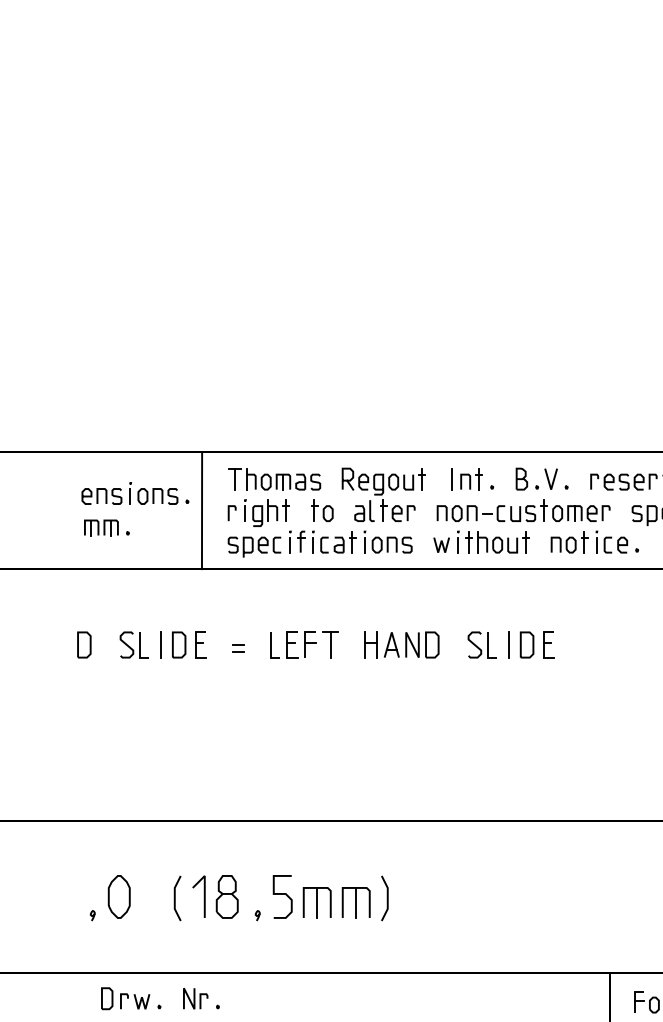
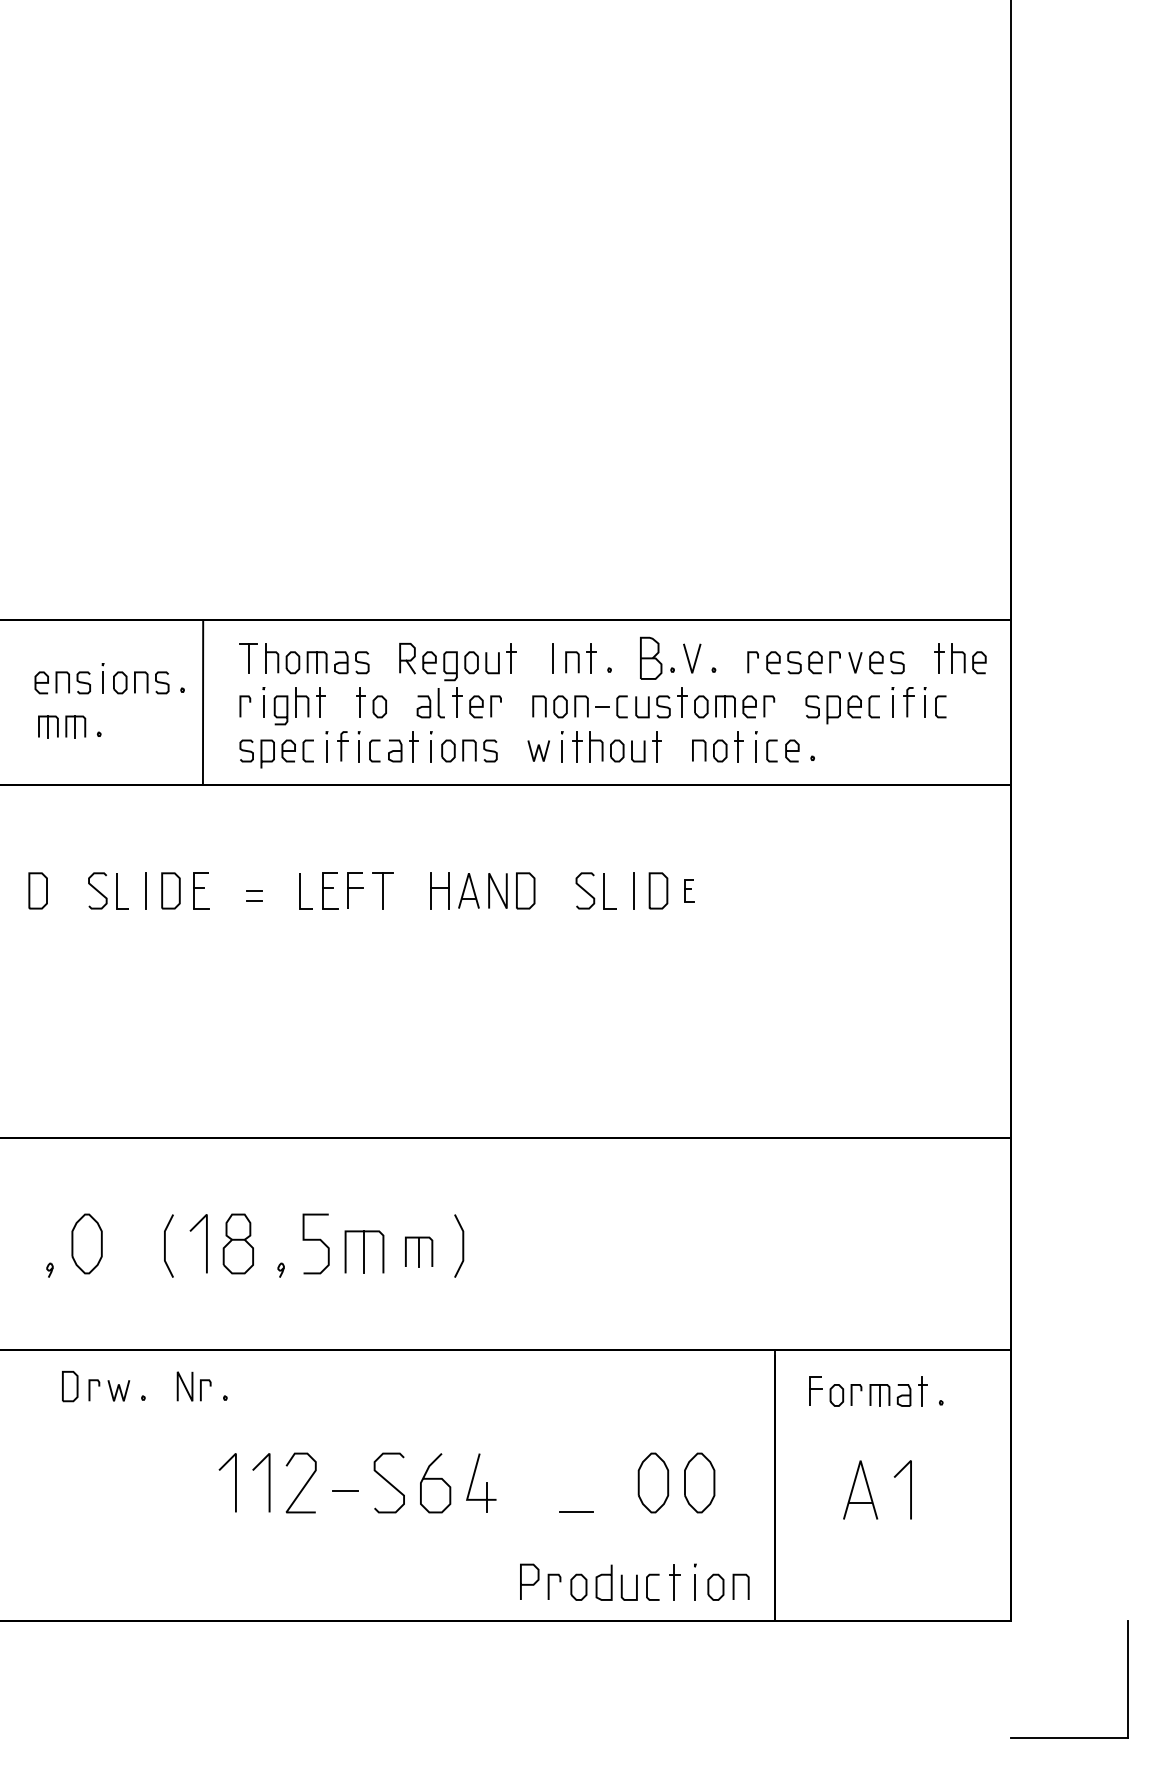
part: (522, 479) -> (651, 658), size x1.4
part: (549, 644) -> (689, 890), size x0.6
part: (355, 902) -> (418, 1251), size x0.7

